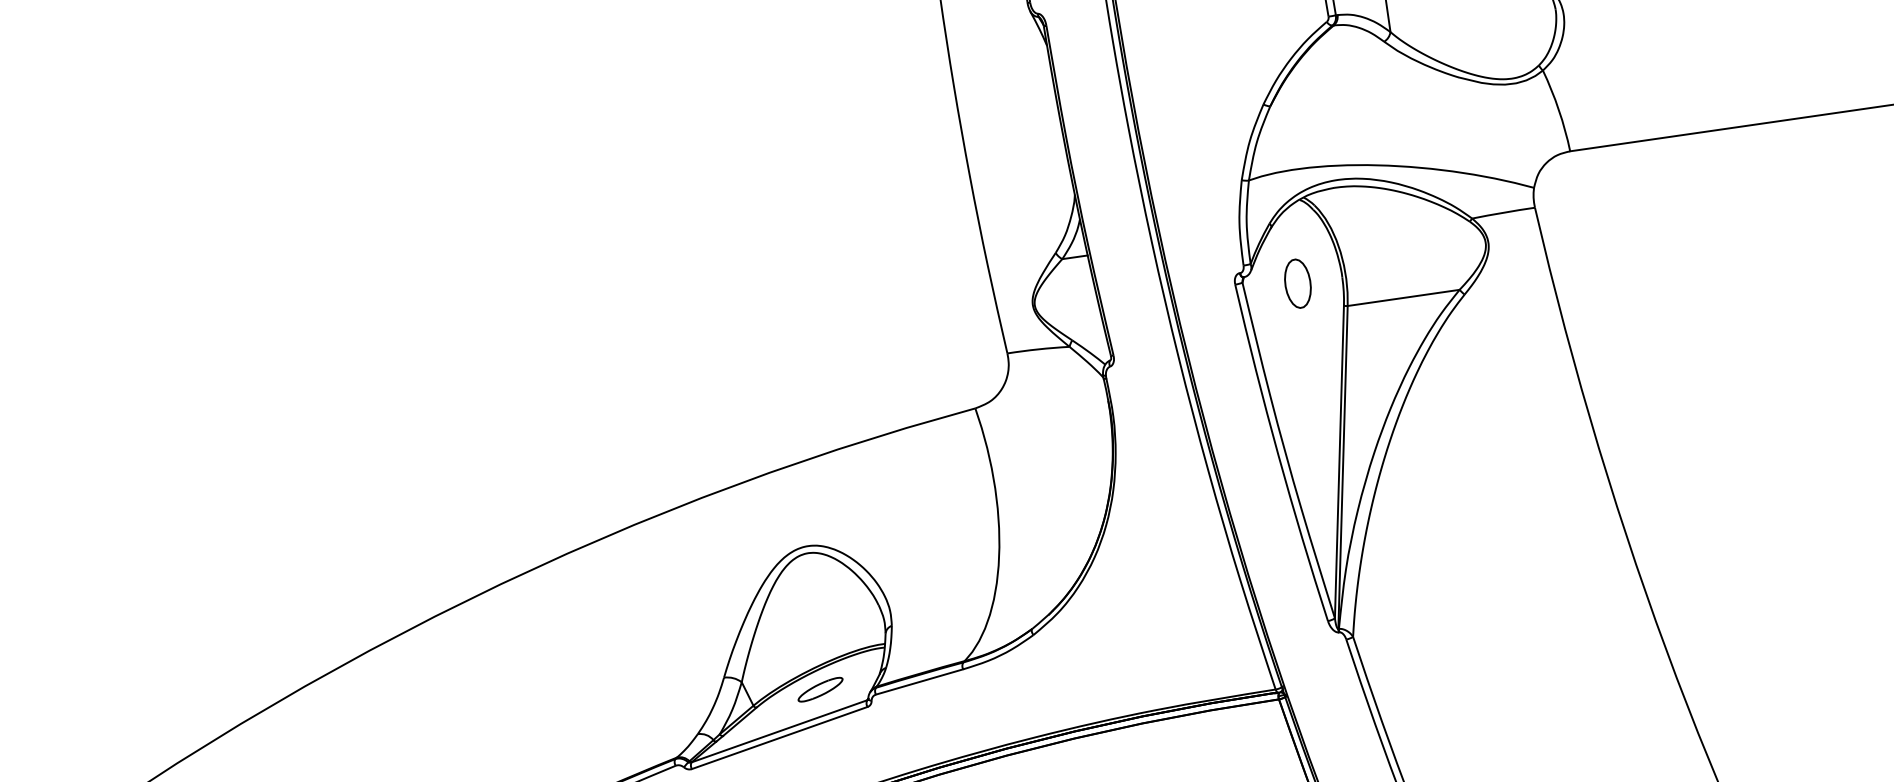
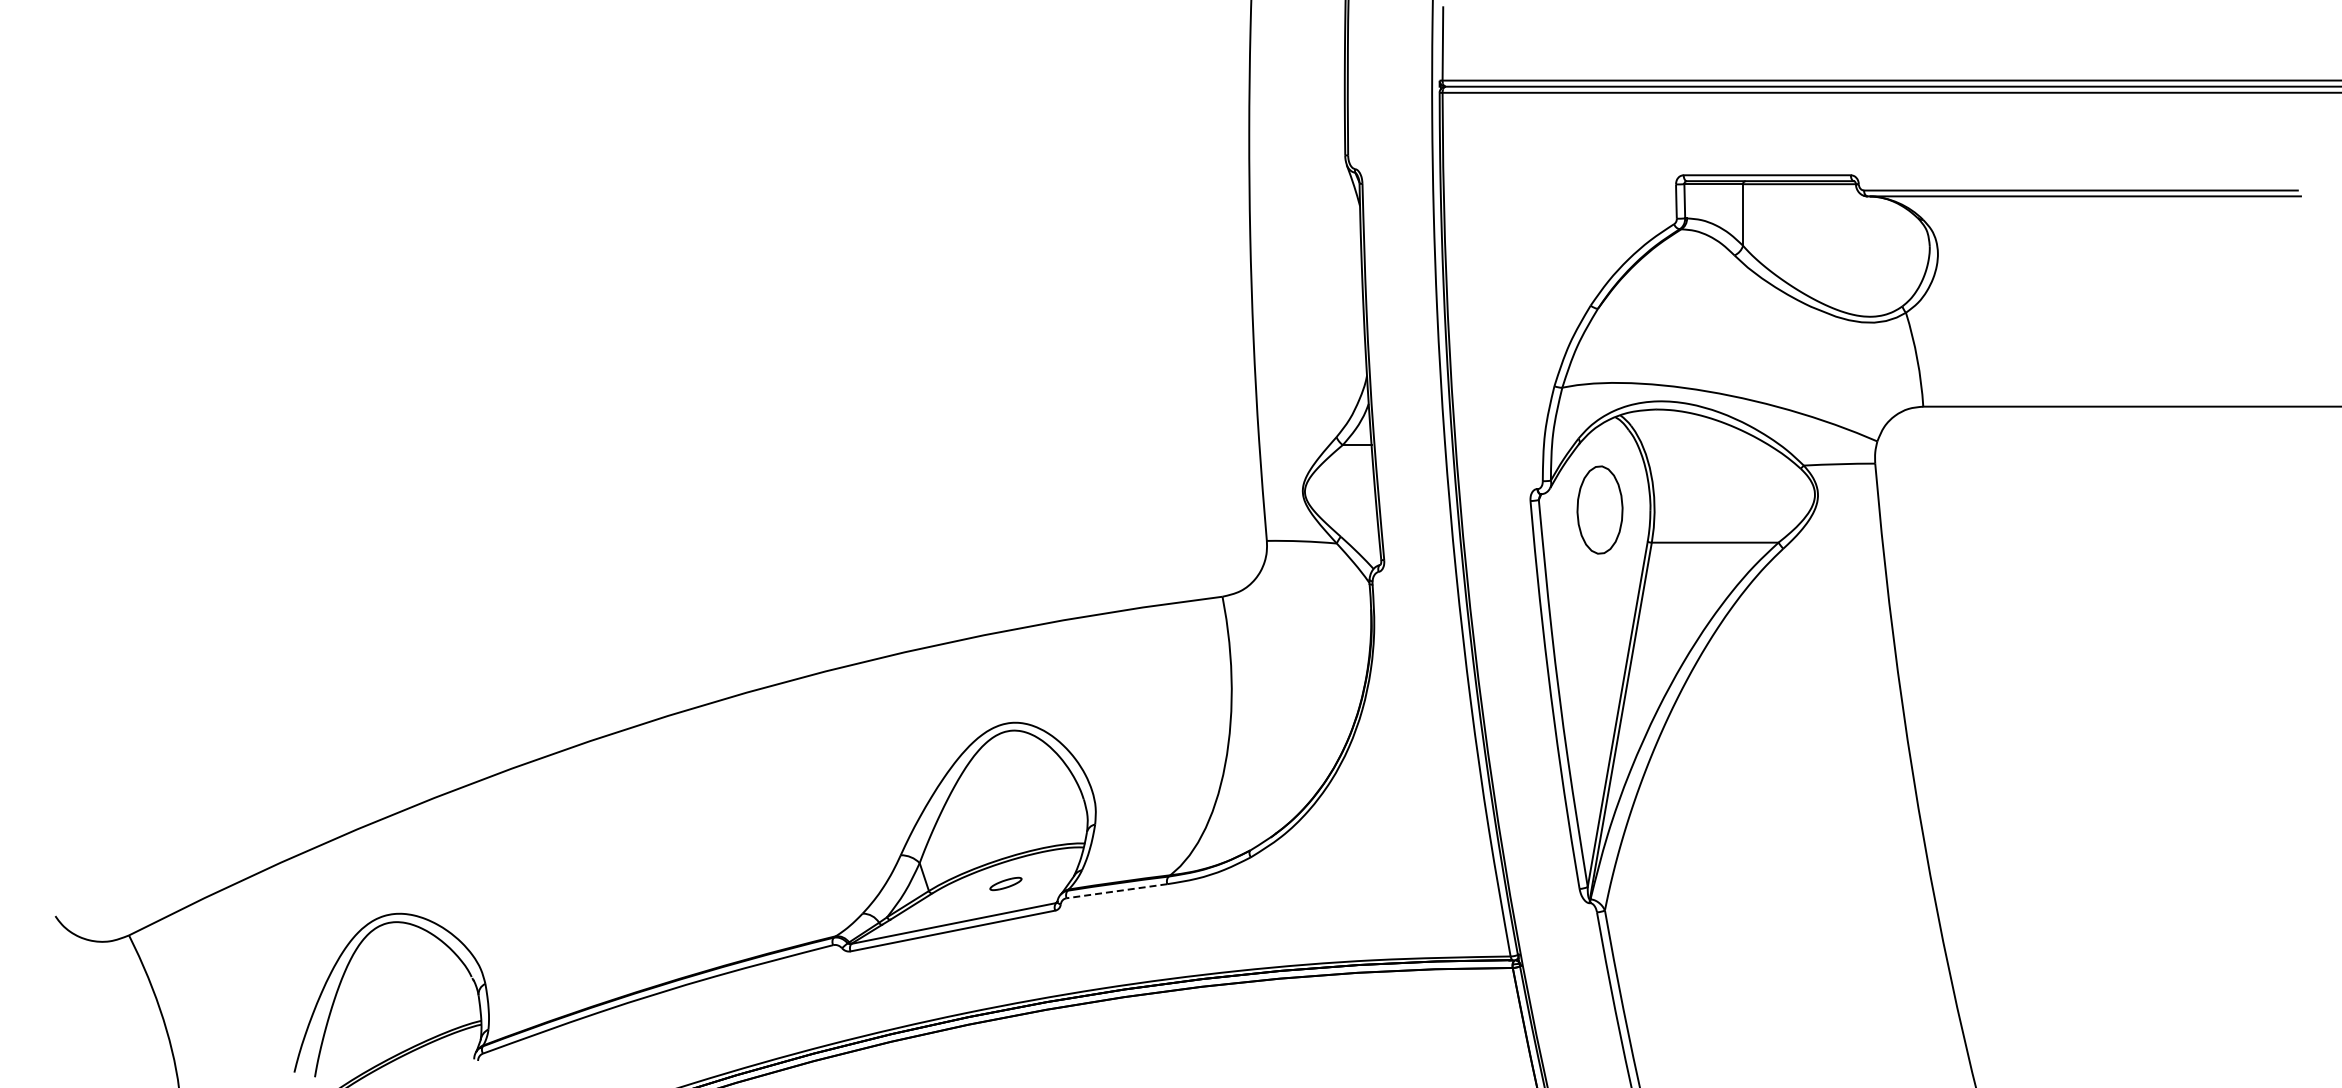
part: (1298, 283) -> (1600, 509), size x1.6
line: (919, 682) -> (1116, 891), solid -> dashed
part: (820, 689) -> (1005, 883), size x0.6

